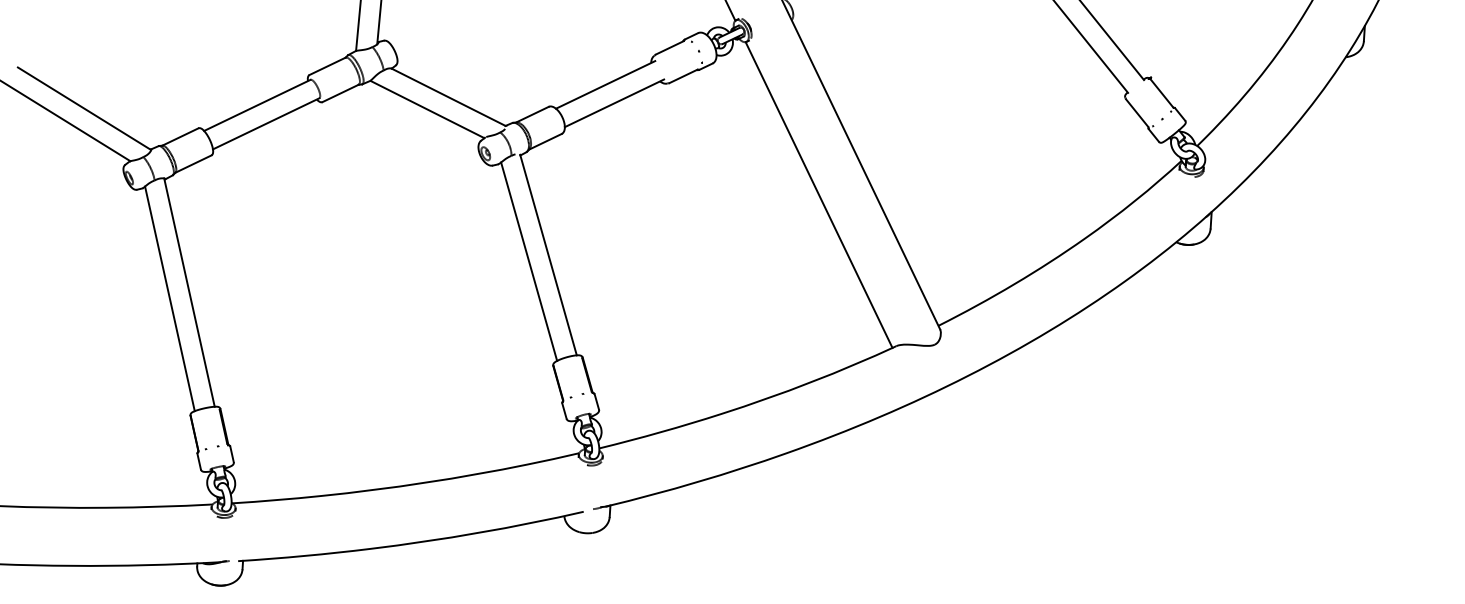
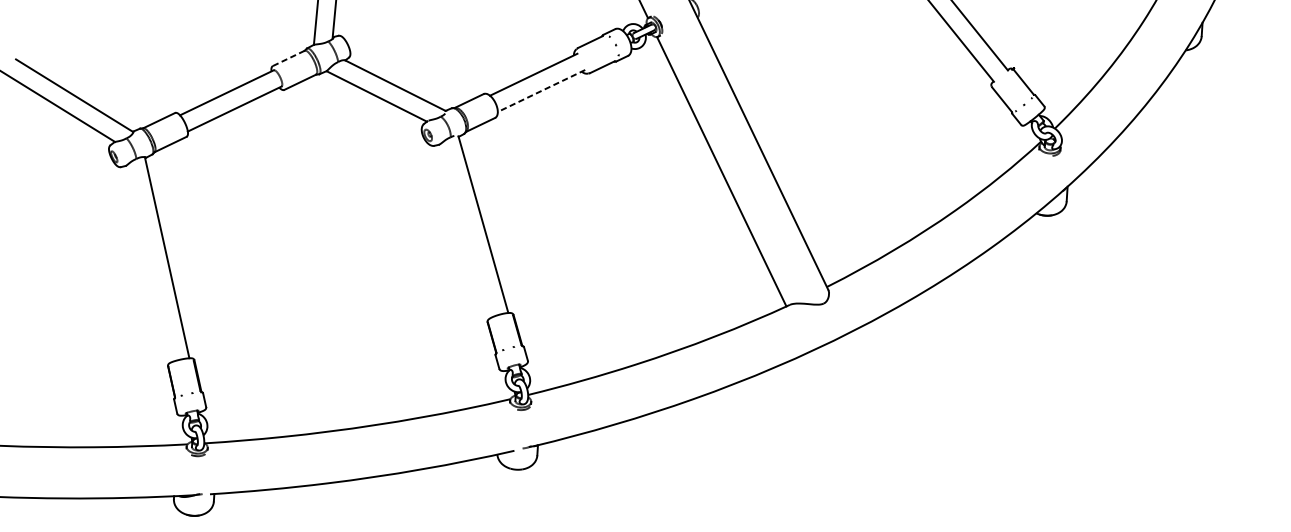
line: (328, 66) -> (289, 58), solid -> dashed
line: (614, 103) -> (541, 91), solid -> dashed
line: (529, 261) -> (466, 230), removed
line: (169, 298) -> (149, 262), removed

